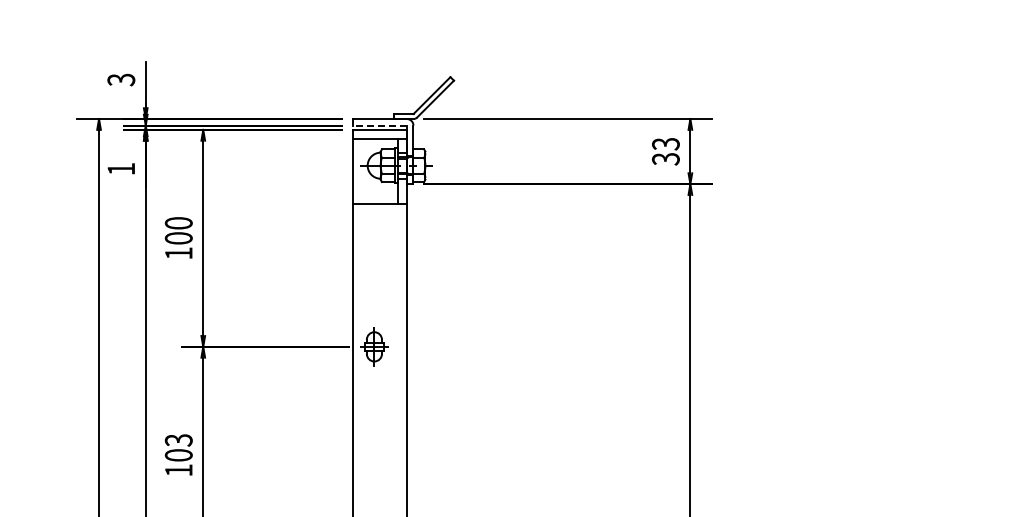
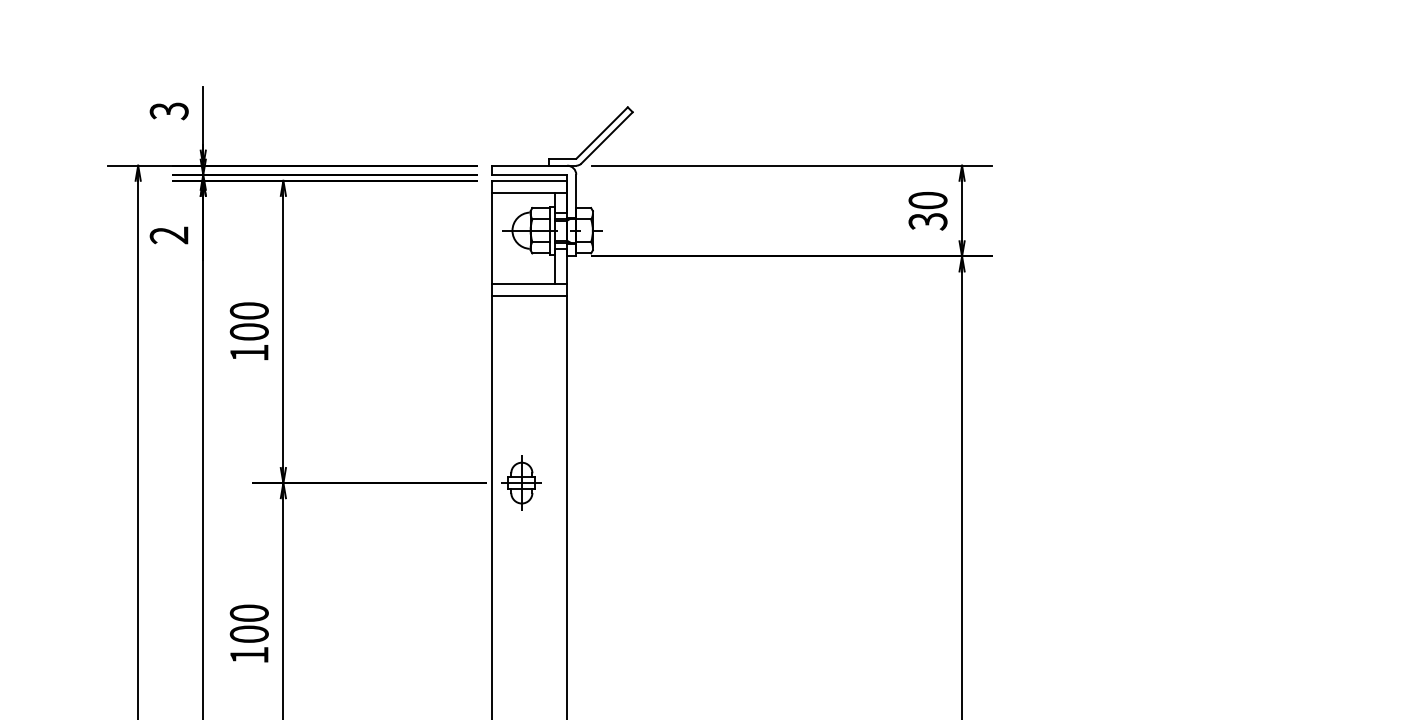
line: (379, 125) -> (528, 174), dashed -> solid
text: (665, 143) -> (927, 199), 33 -> 30
text: (120, 168) -> (168, 234), 1 -> 2
line: (379, 212) -> (528, 295), added
text: (178, 440) -> (248, 613), 103 -> 100

